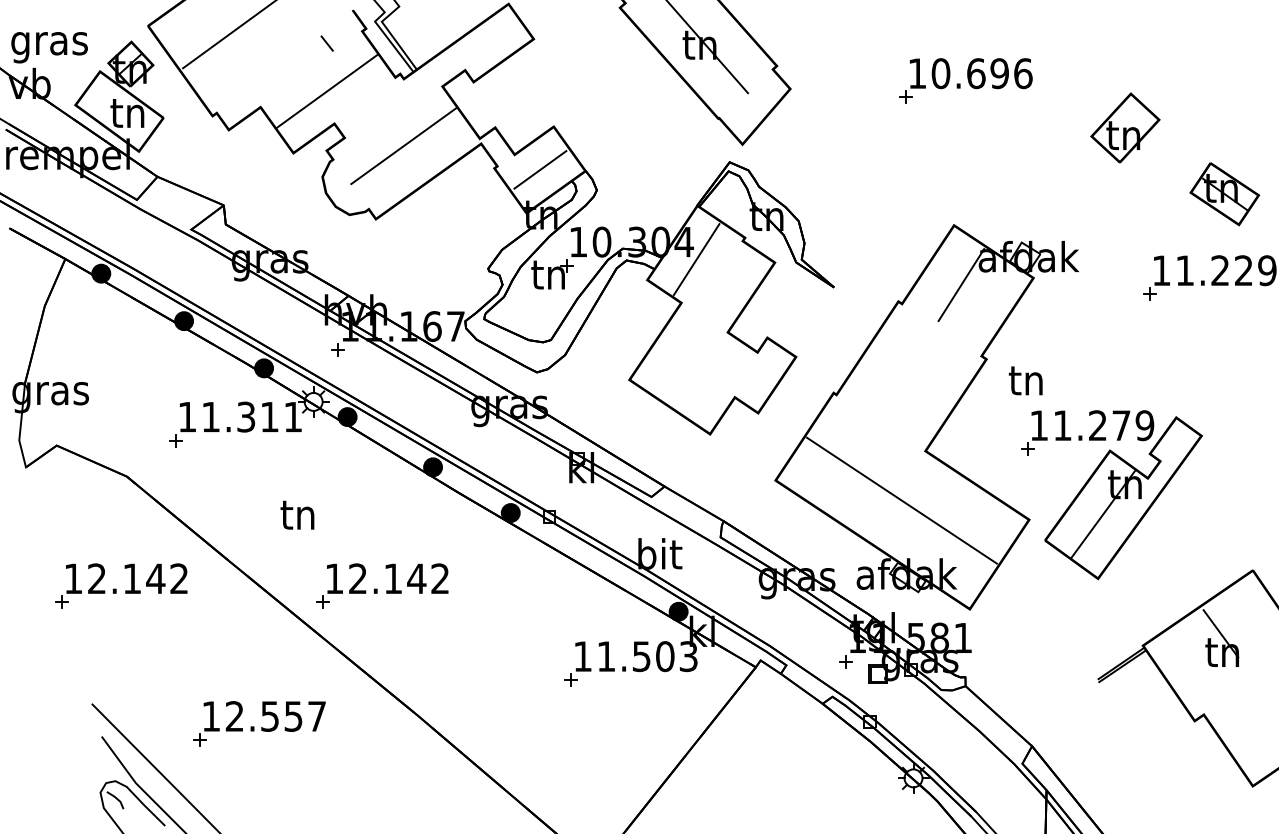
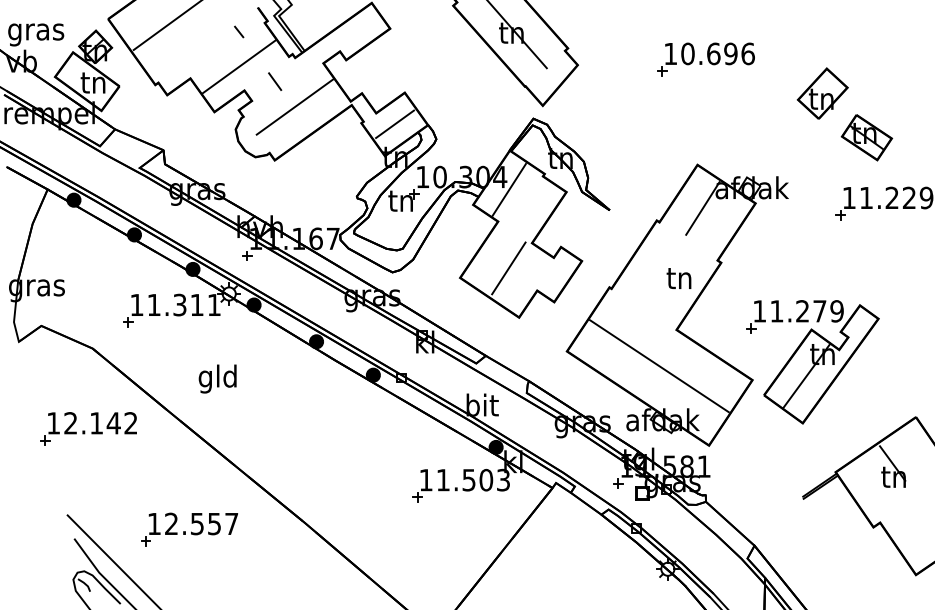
line: (376, 111) -> (275, 81), added
part: (1224, 194) -> (866, 137), moved
line: (695, 366) -> (508, 268), added
text: (1025, 380) -> (678, 278), moved
text: (297, 518) -> (217, 379), tn -> gld
part: (382, 585) -> (279, 428), removed

